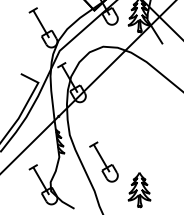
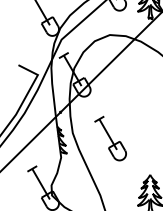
part: (103, 161) -> (110, 138), moved

